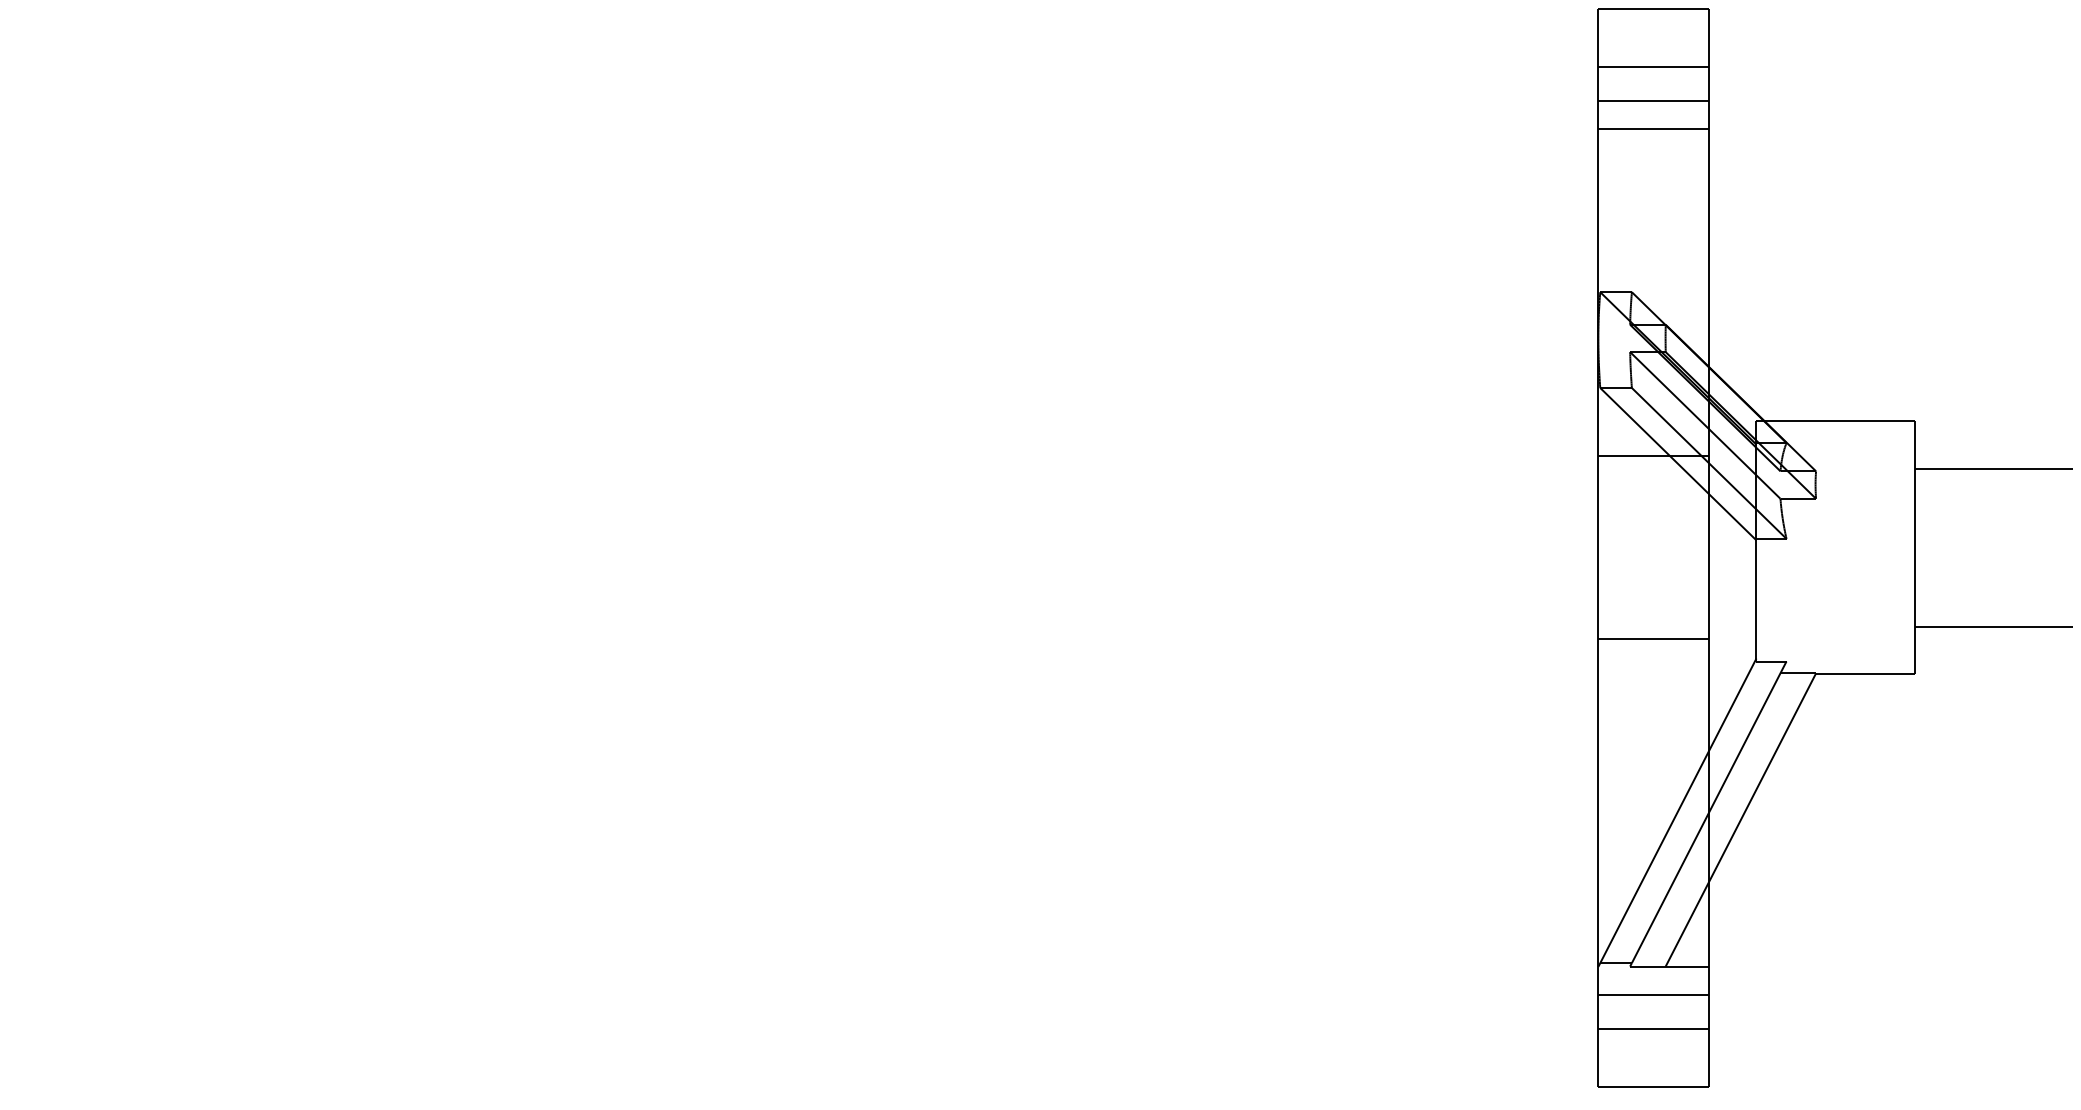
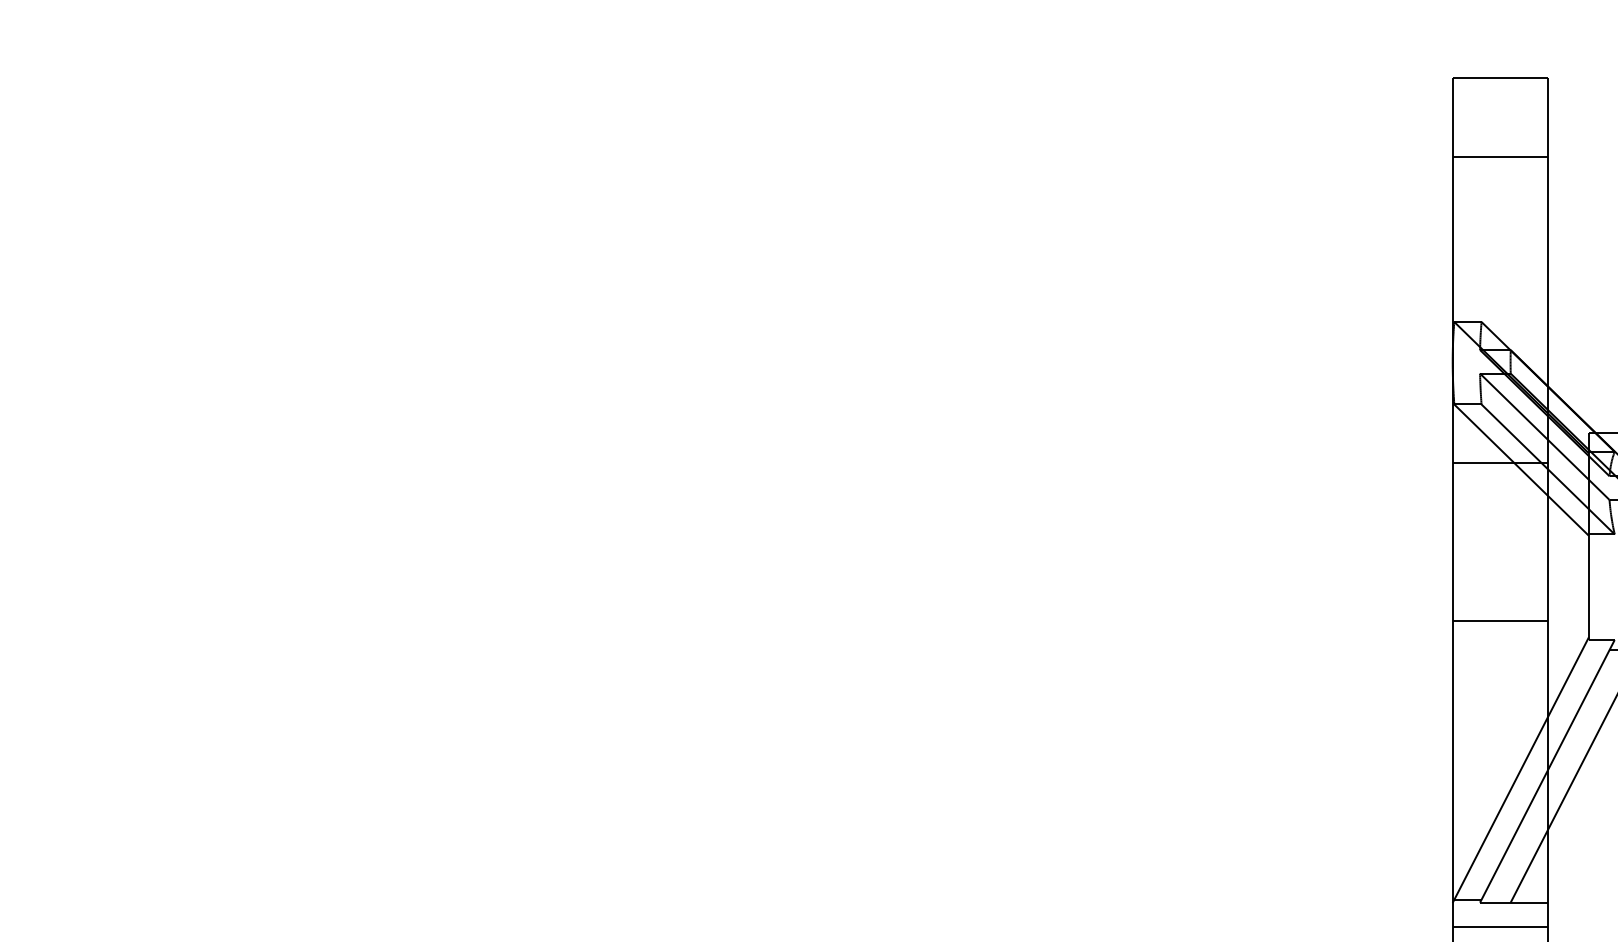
line: (1653, 66) -> (1500, 127), removed
line: (1653, 128) -> (1500, 181), removed

